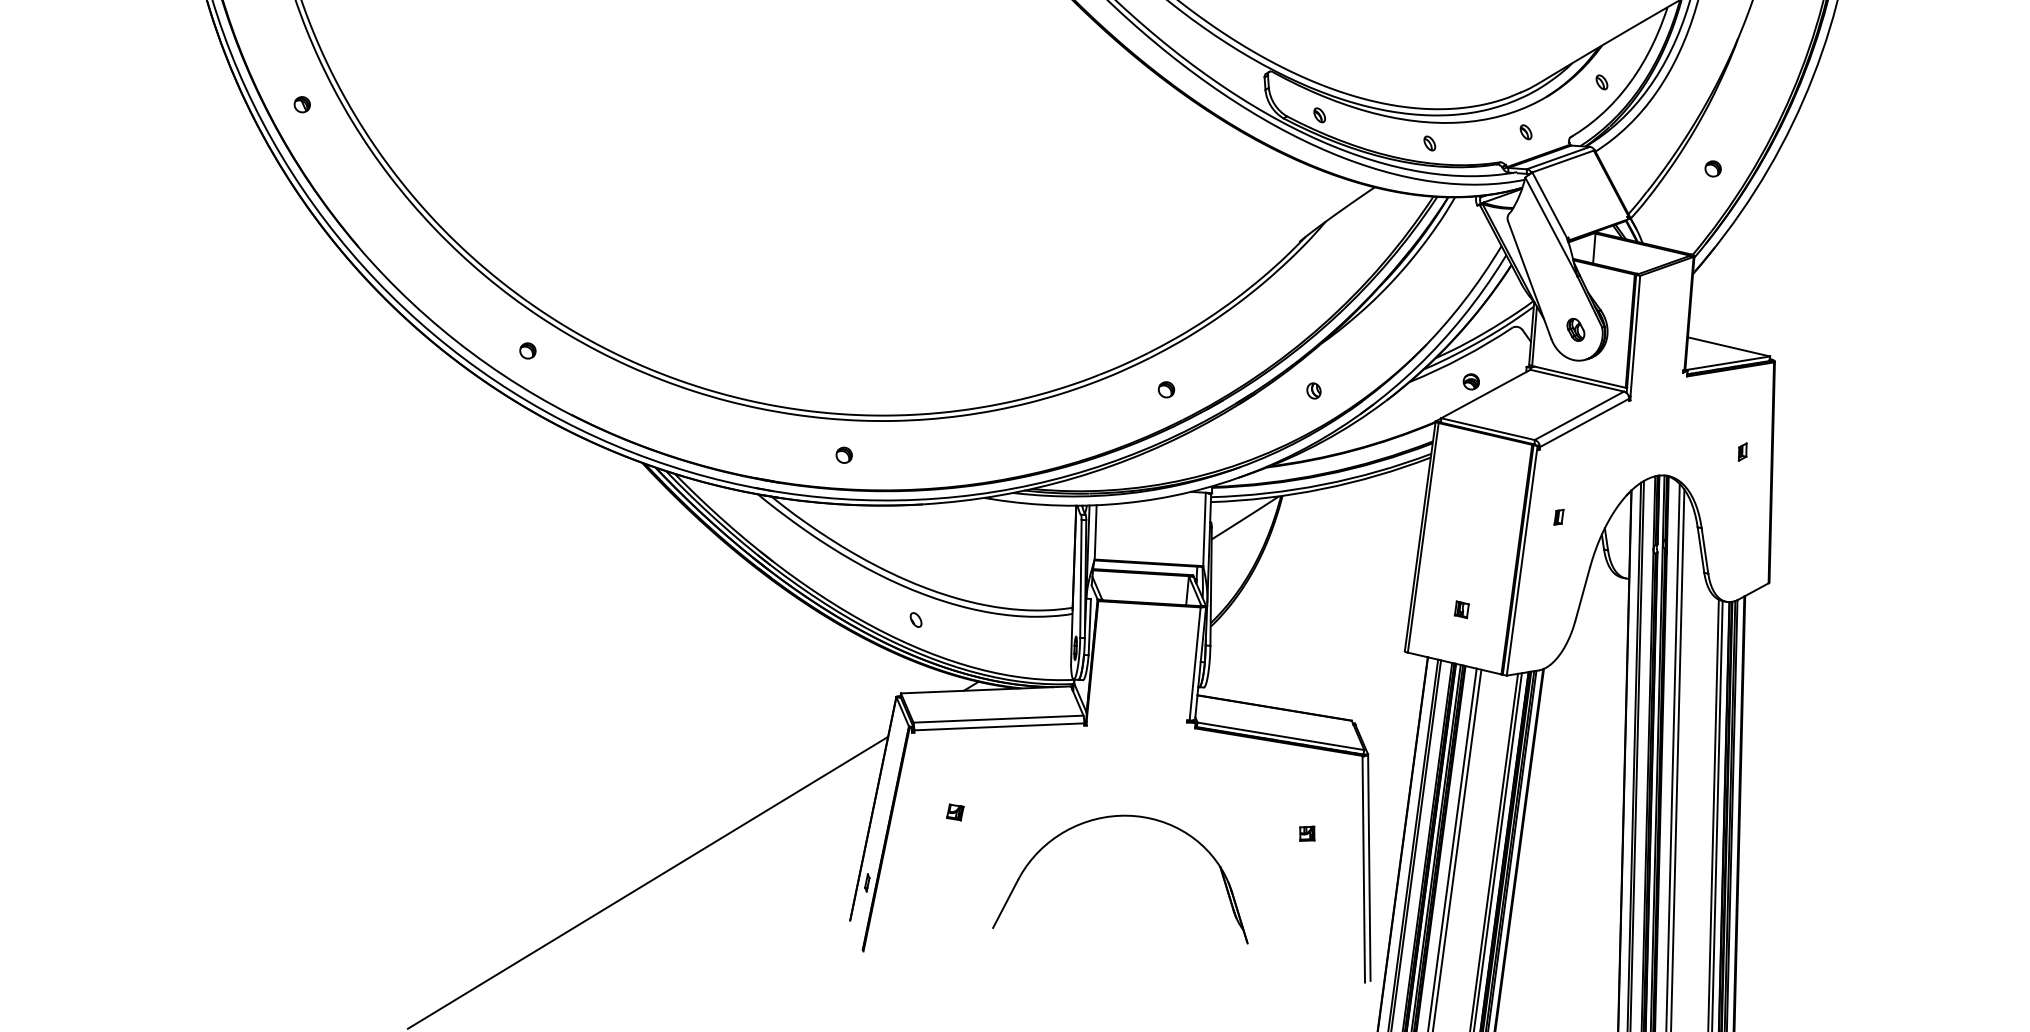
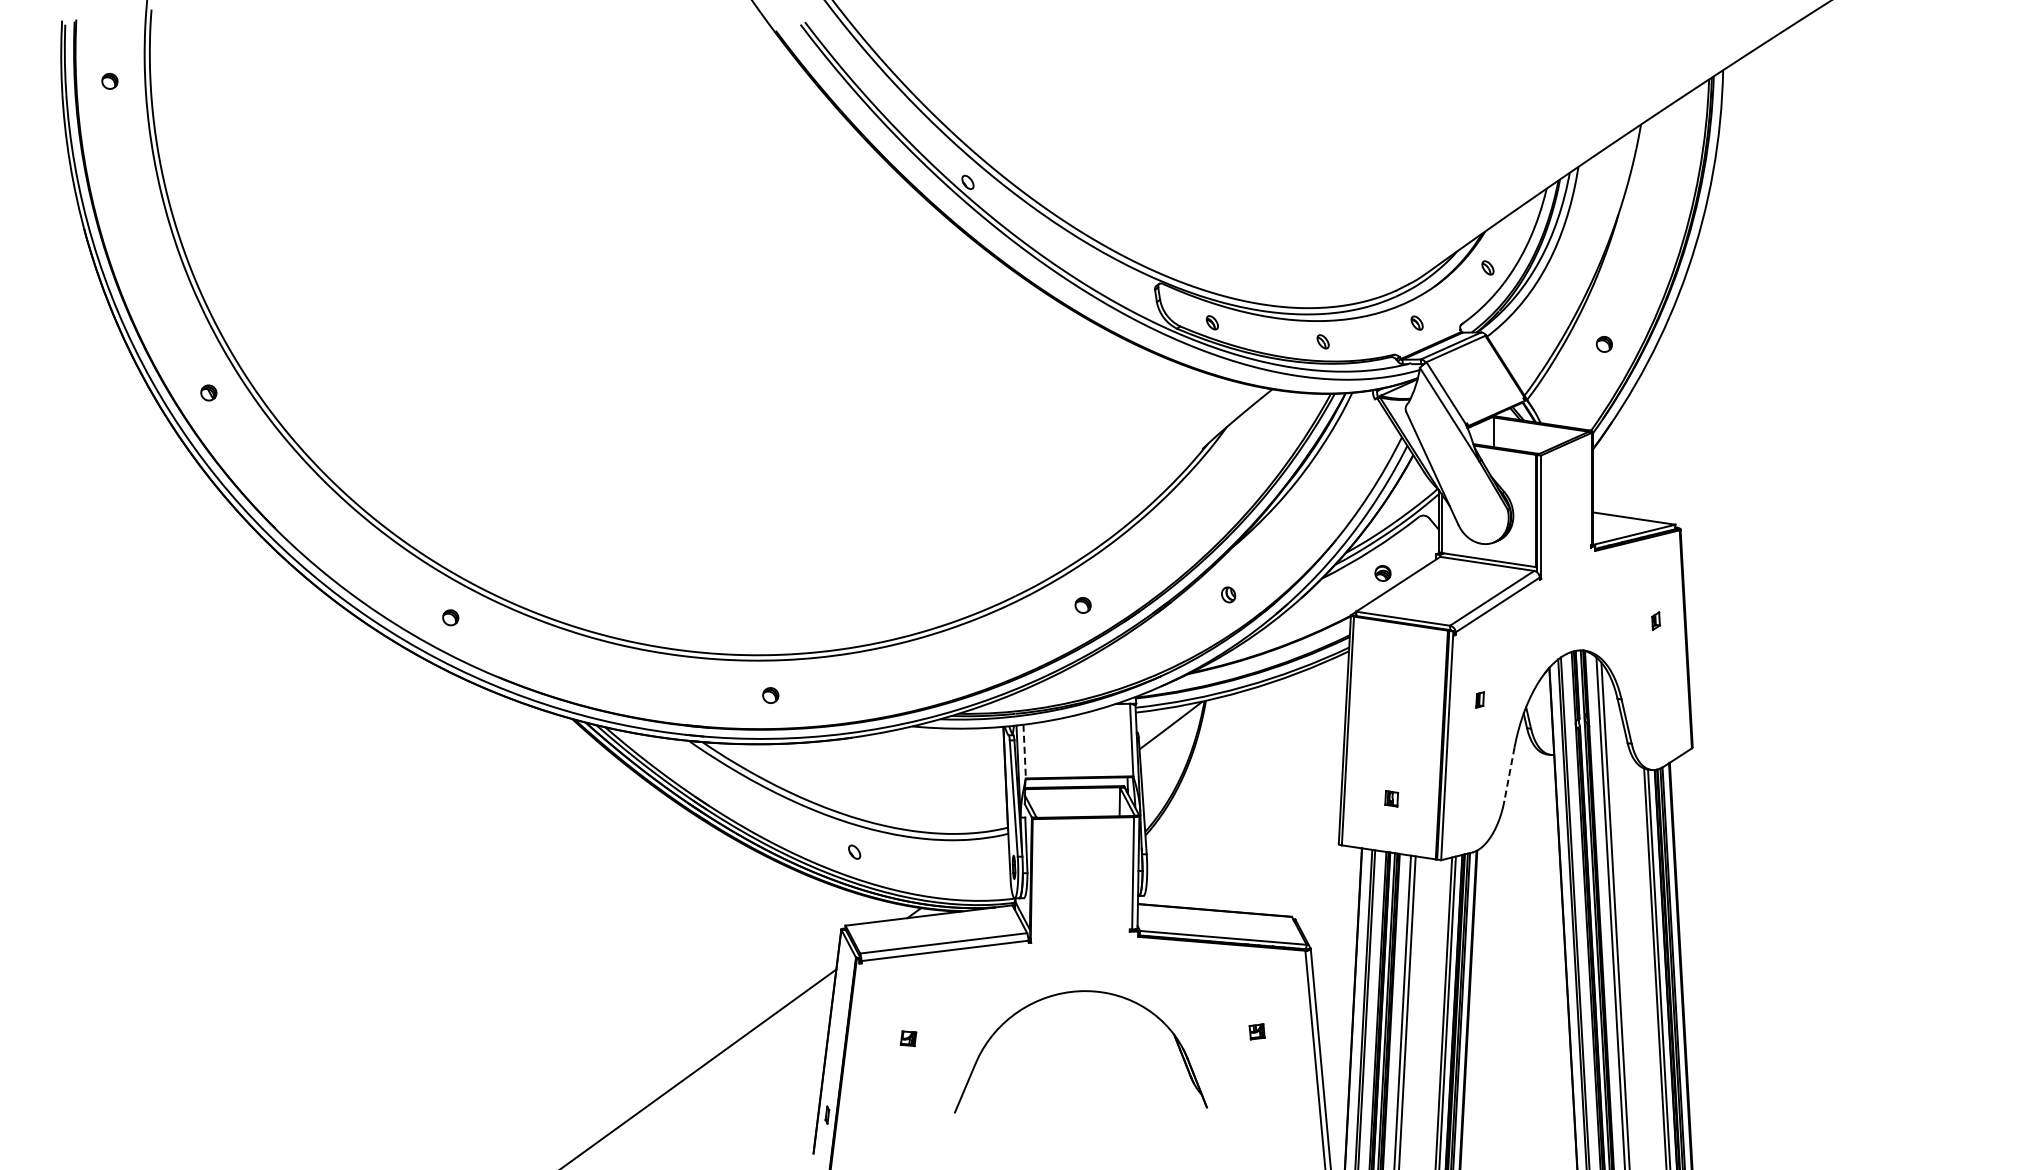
part: (1575, 329) -> (1481, 513), removed
line: (1095, 532) -> (1024, 751), solid -> dashed
line: (1582, 594) -> (1509, 774), solid -> dashed
part: (1129, 817) -> (1080, 992), moved

